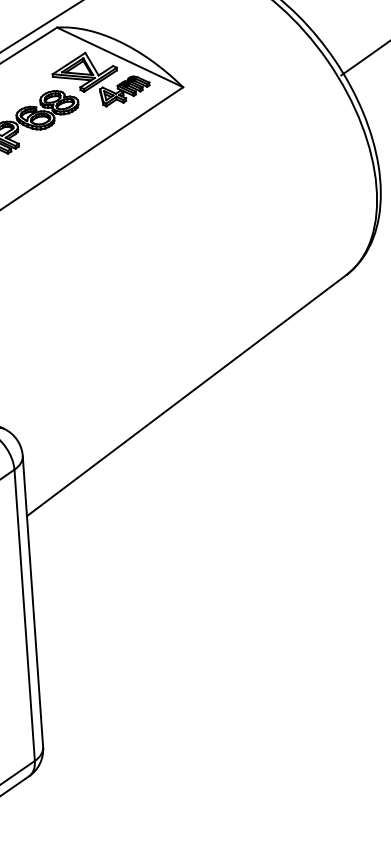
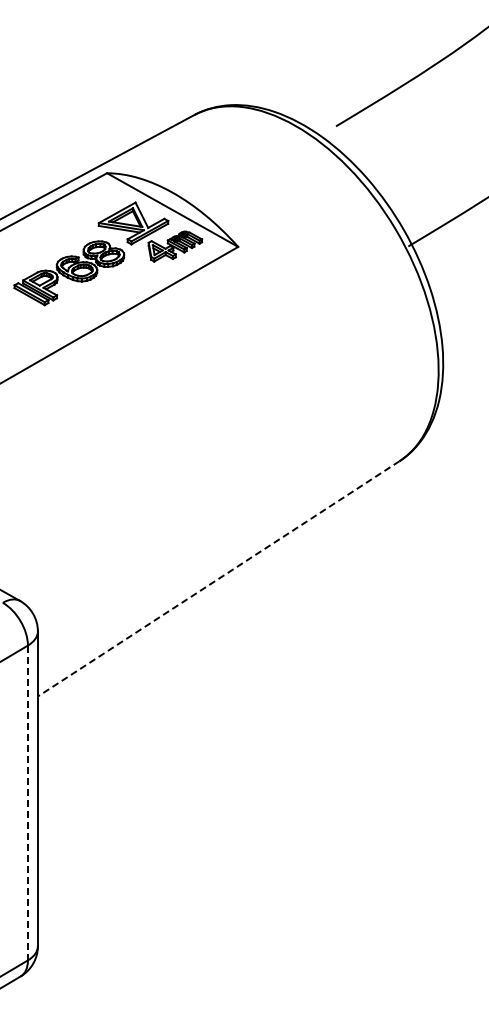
line: (186, 395) -> (218, 578), solid -> dashed
line: (24, 615) -> (27, 803), solid -> dashed

